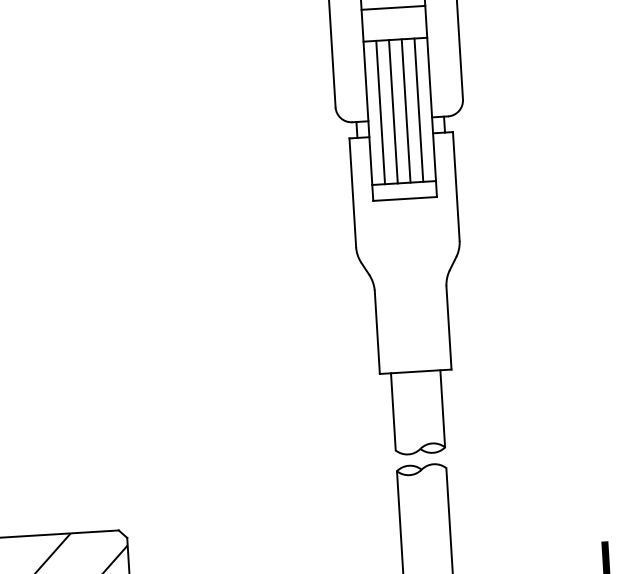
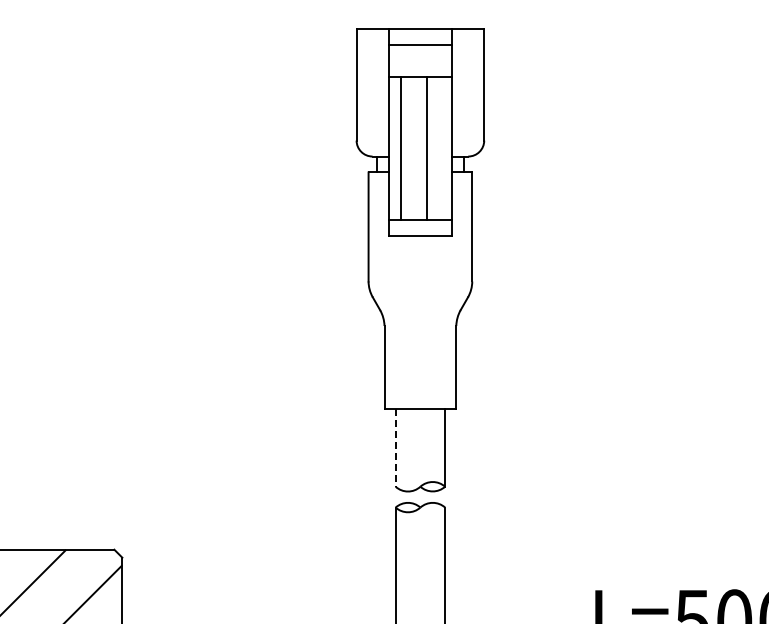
line: (418, 110) -> (439, 148), removed
line: (393, 111) -> (414, 148), removed
line: (393, 412) -> (395, 448), solid -> dashed

